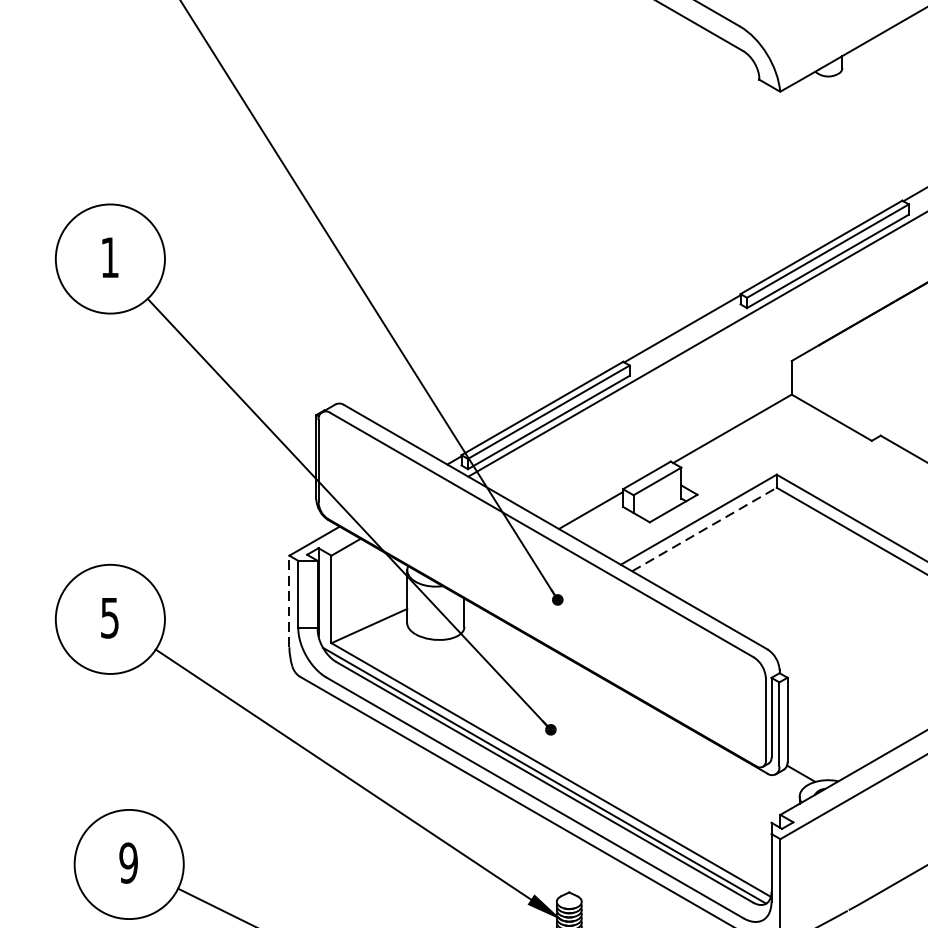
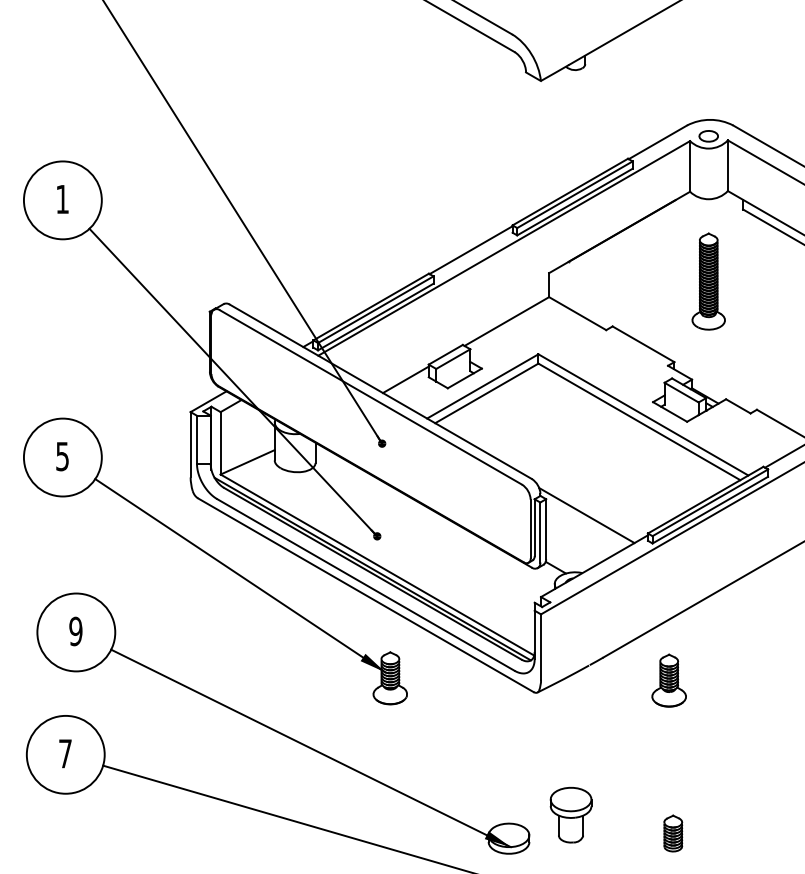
line: (703, 529) -> (486, 393), dashed -> solid
line: (289, 601) -> (190, 444), dashed -> solid
line: (844, 700) -> (586, 515), added

